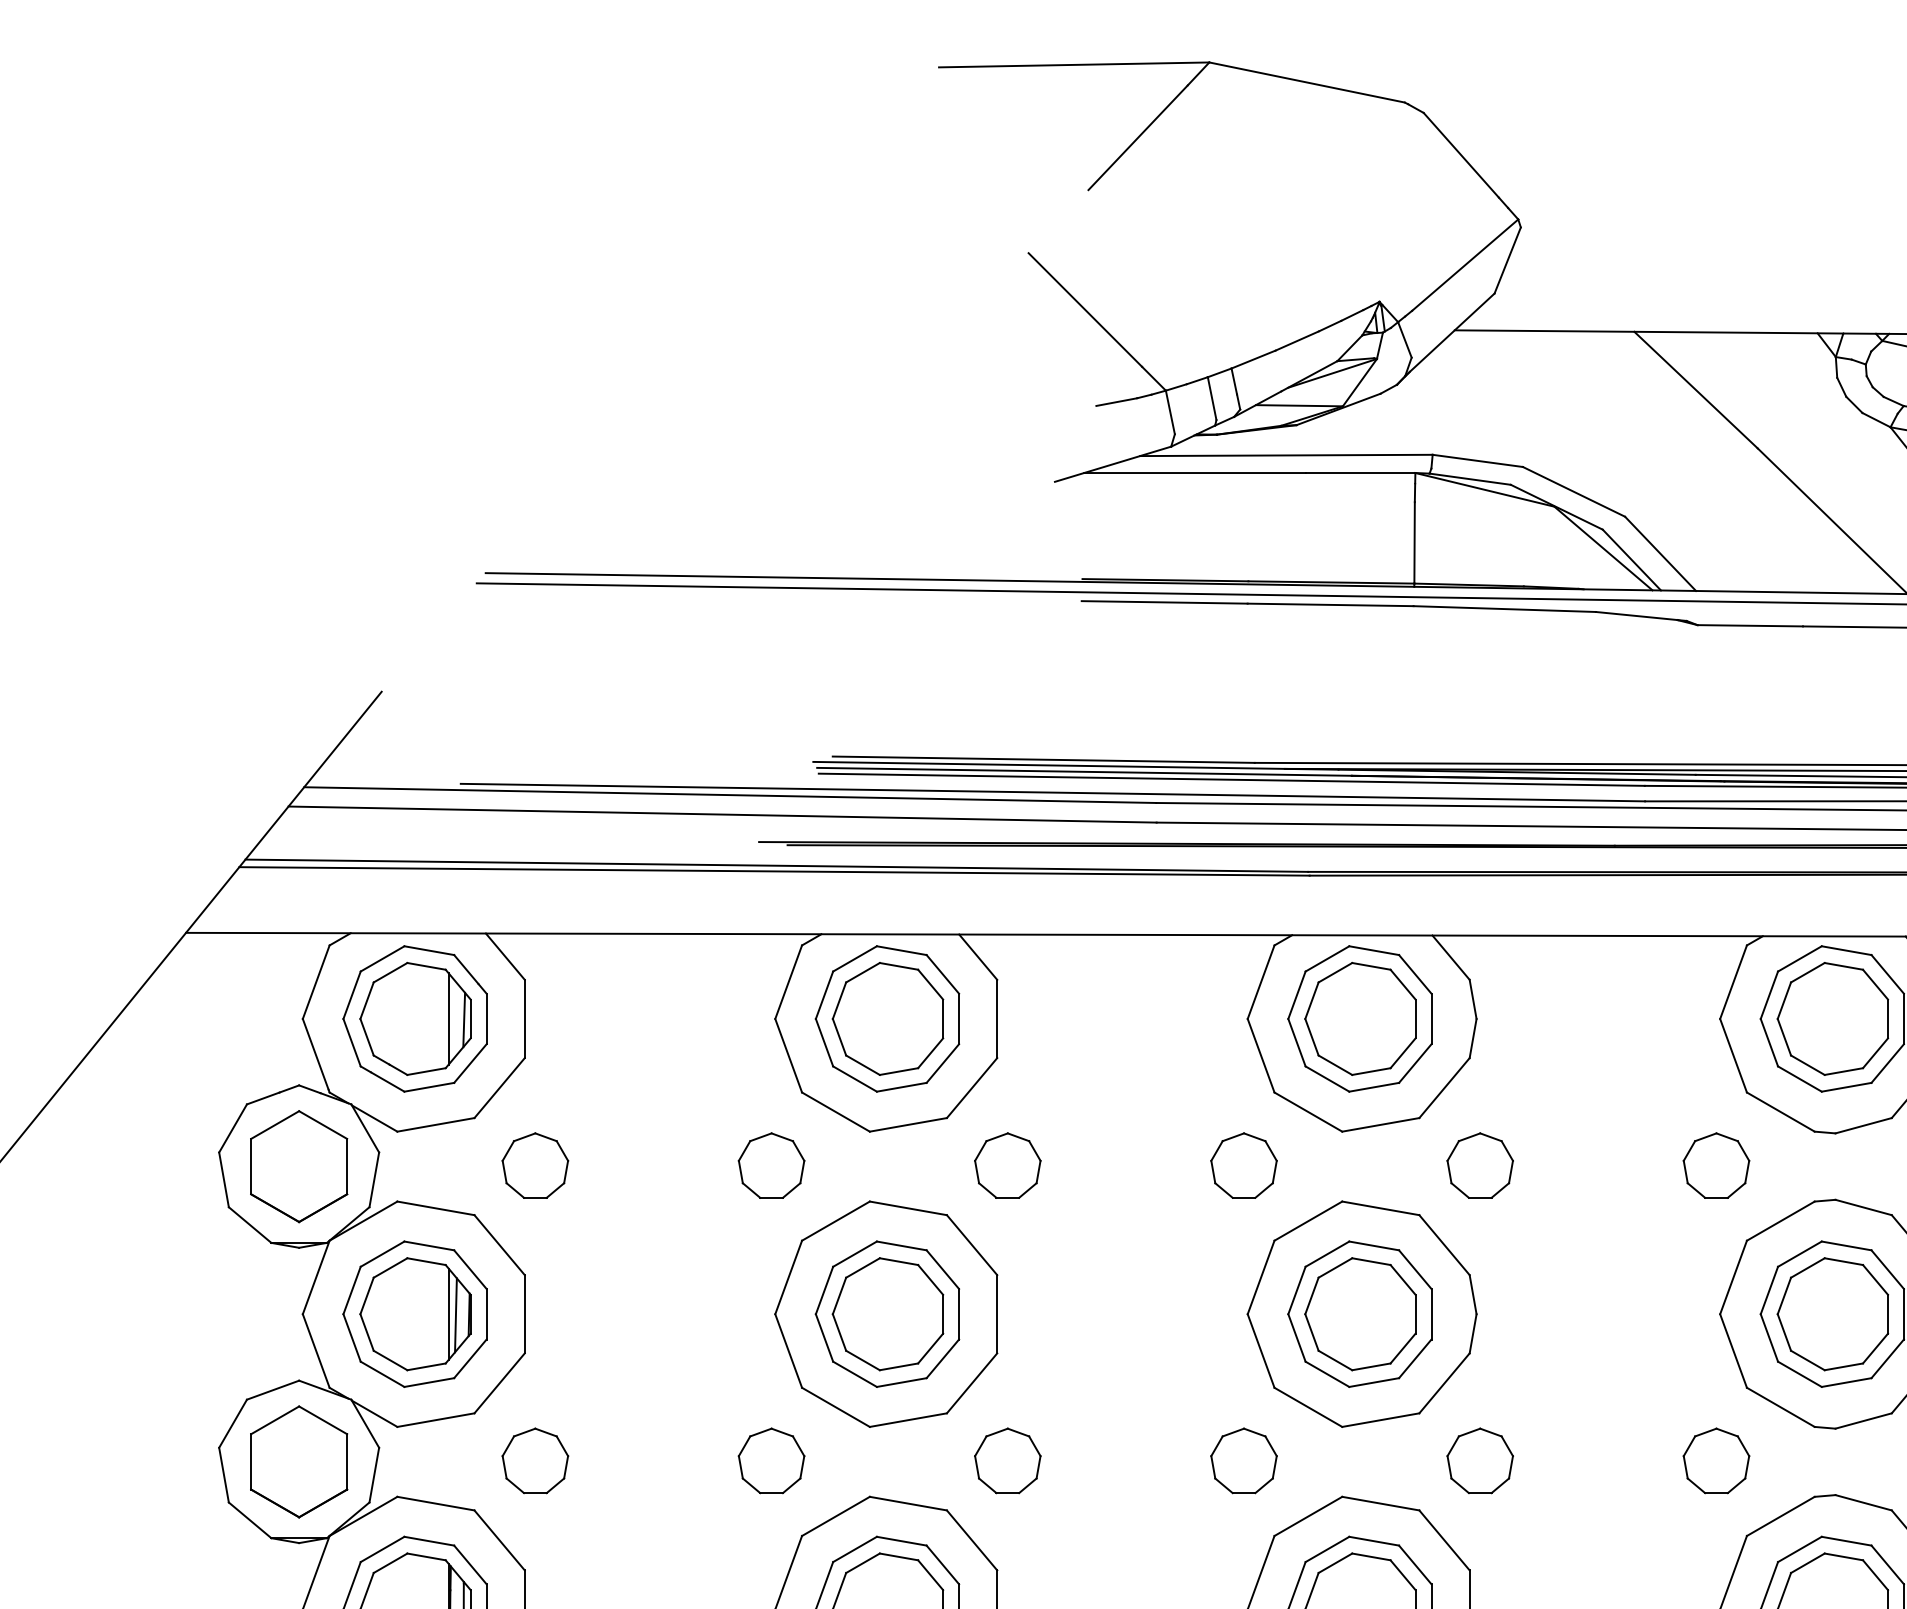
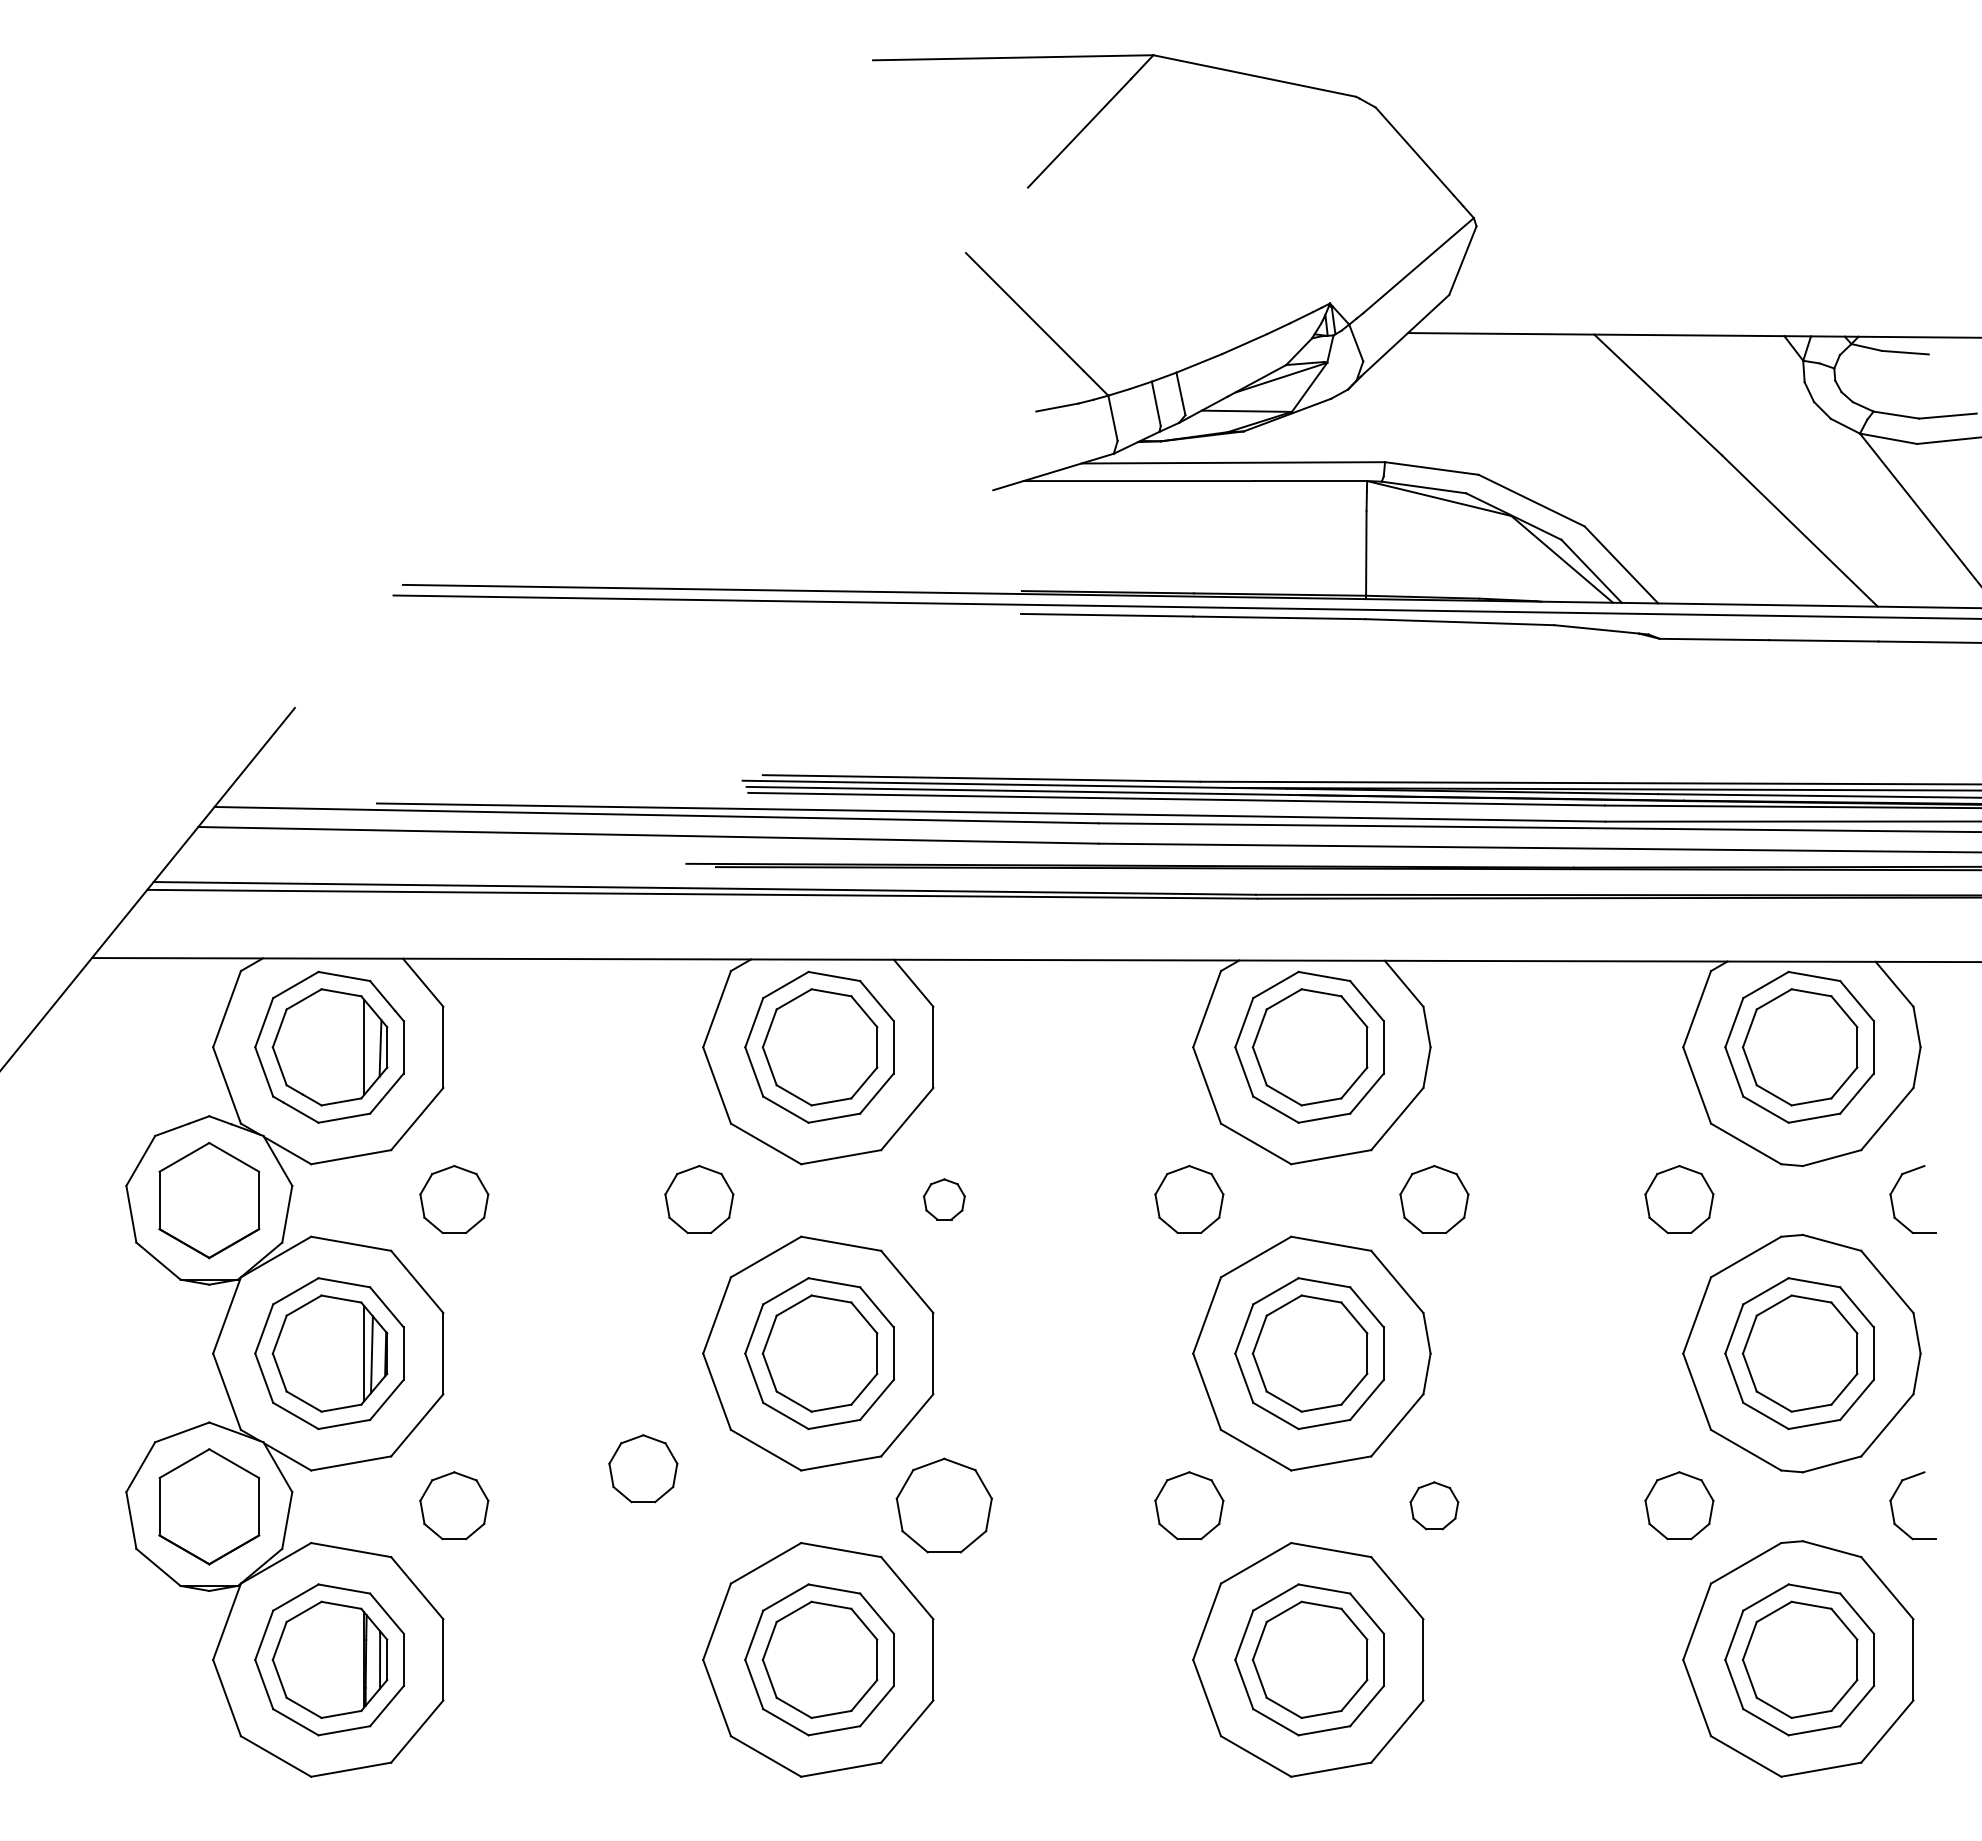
part: (1007, 1165) -> (944, 1199), size x0.6
part: (771, 1460) -> (643, 1468), moved
part: (1007, 1460) -> (944, 1505), size x1.4
part: (1480, 1460) -> (1434, 1505), size x0.7

